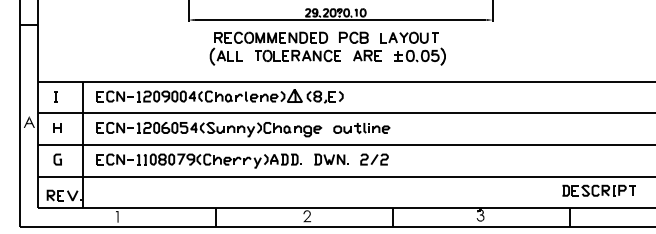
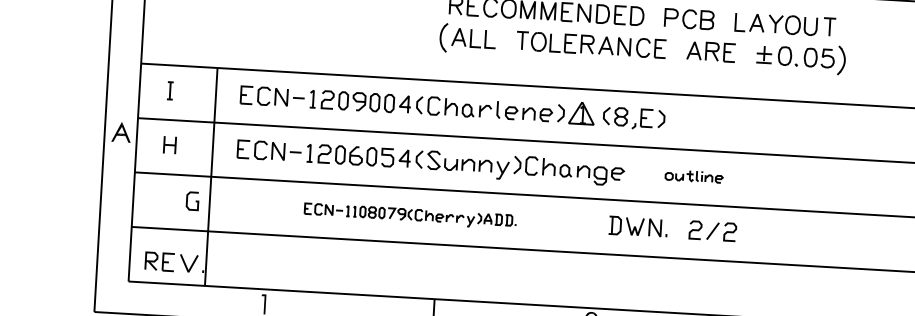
part: (361, 128) -> (693, 176), size x0.6
curve: (55, 159) -> (188, 200), moved
part: (198, 160) -> (409, 215), size x0.6

